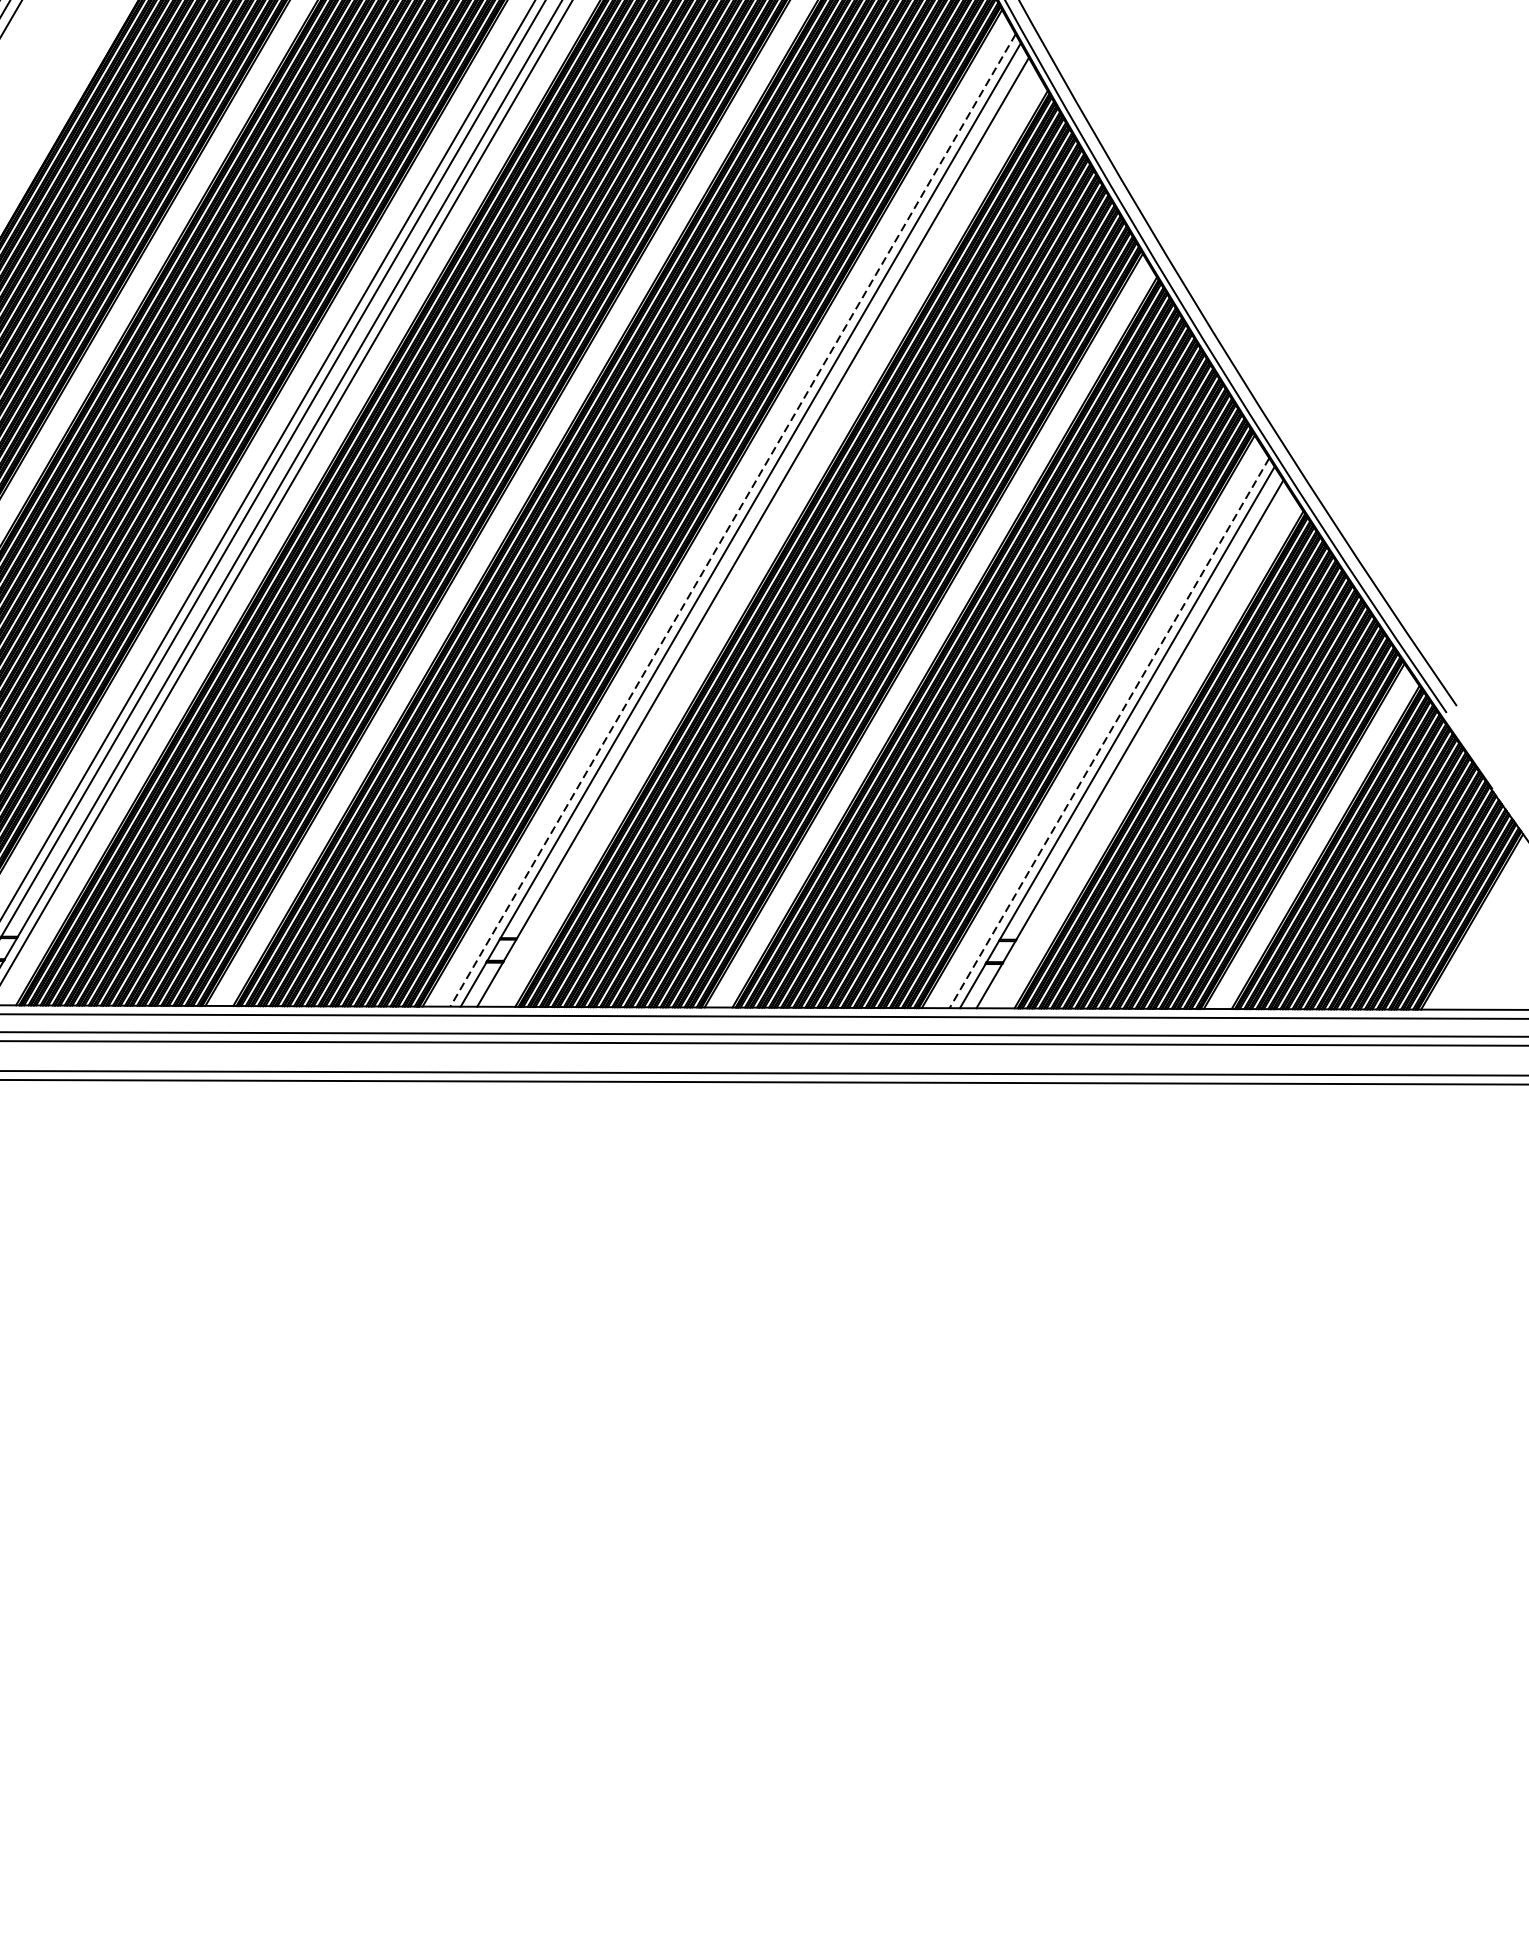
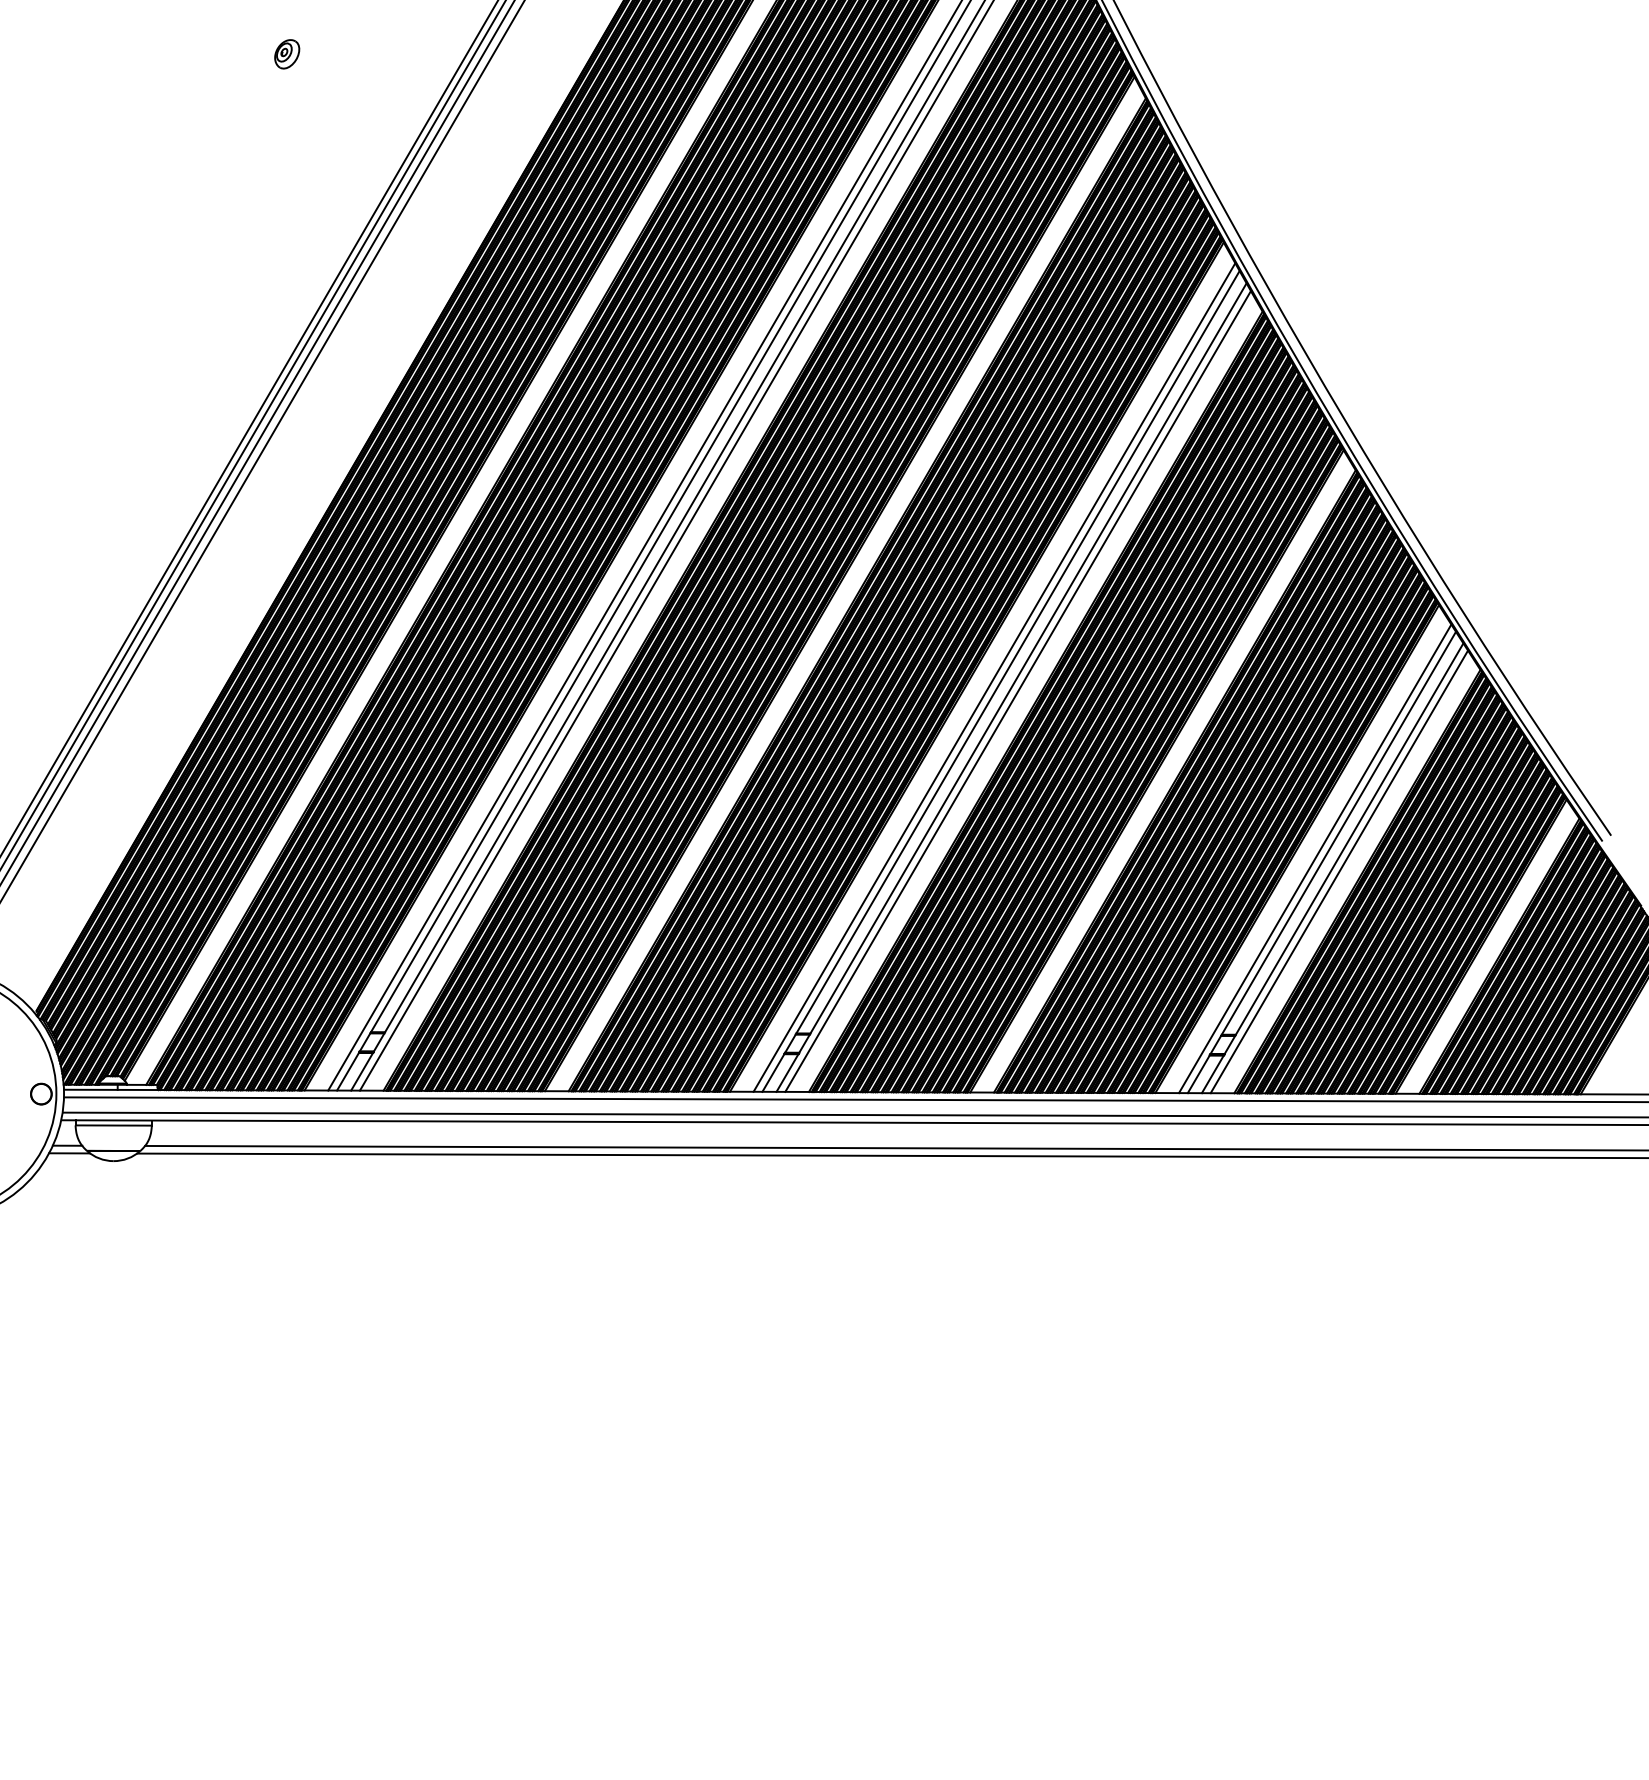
line: (733, 520) -> (994, 677), dashed -> solid
line: (761, 535) -> (1018, 690), added
line: (1108, 734) -> (1314, 859), dashed -> solid
line: (1137, 748) -> (1339, 871), added

